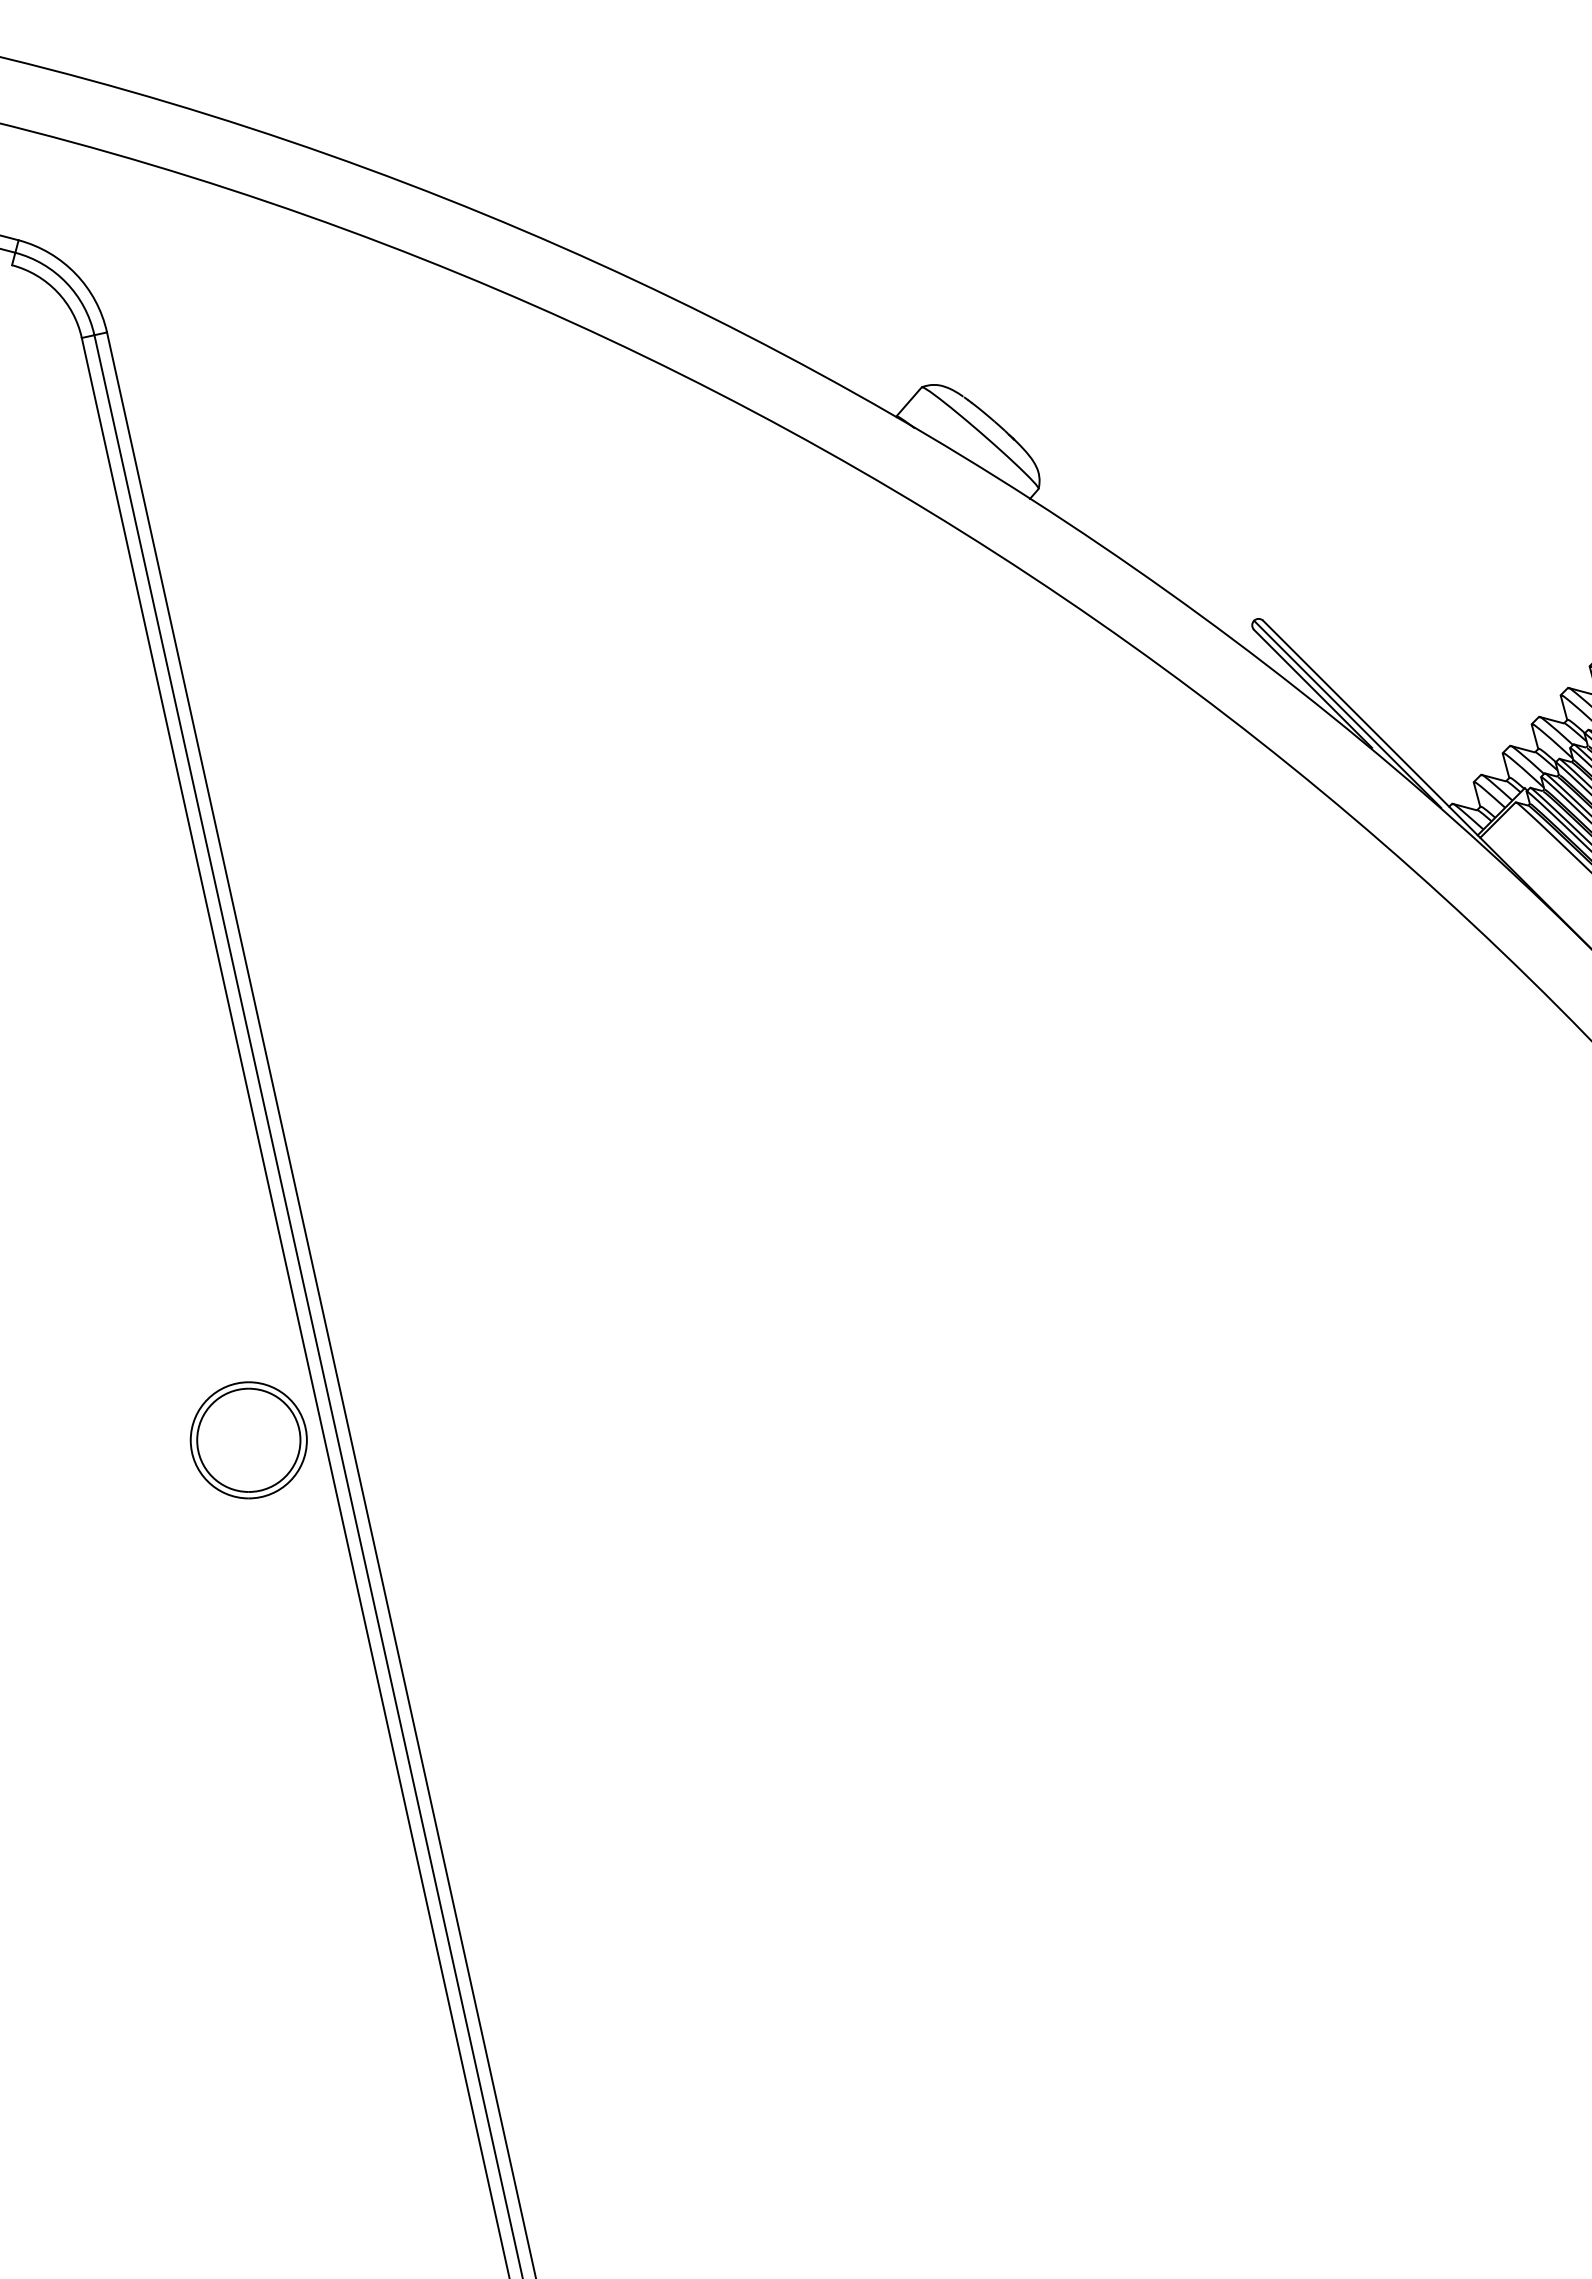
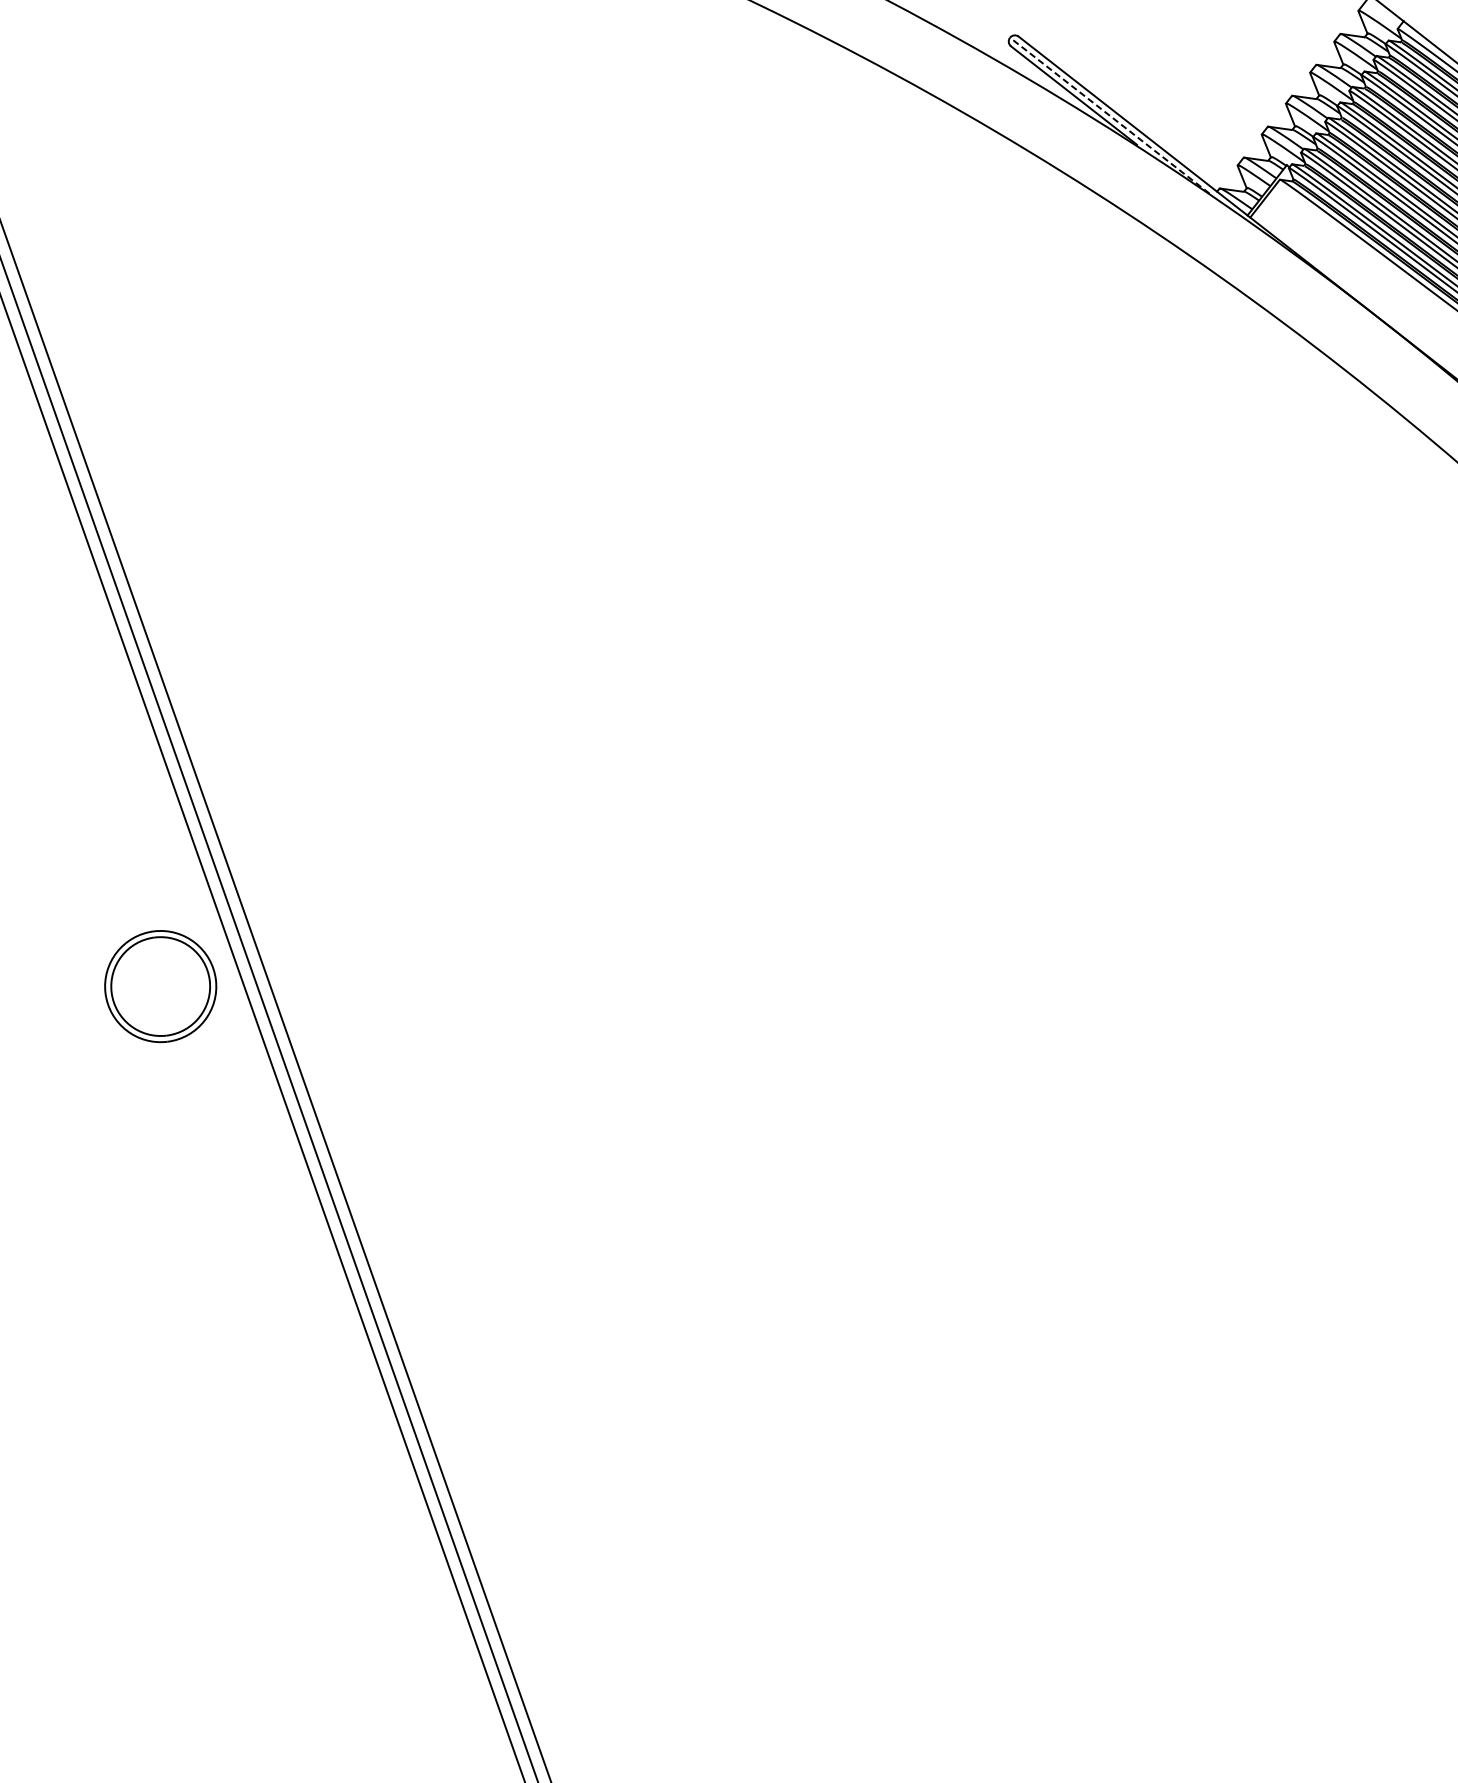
line: (1347, 713) -> (1109, 114), solid -> dashed
part: (248, 1440) -> (160, 986), moved

